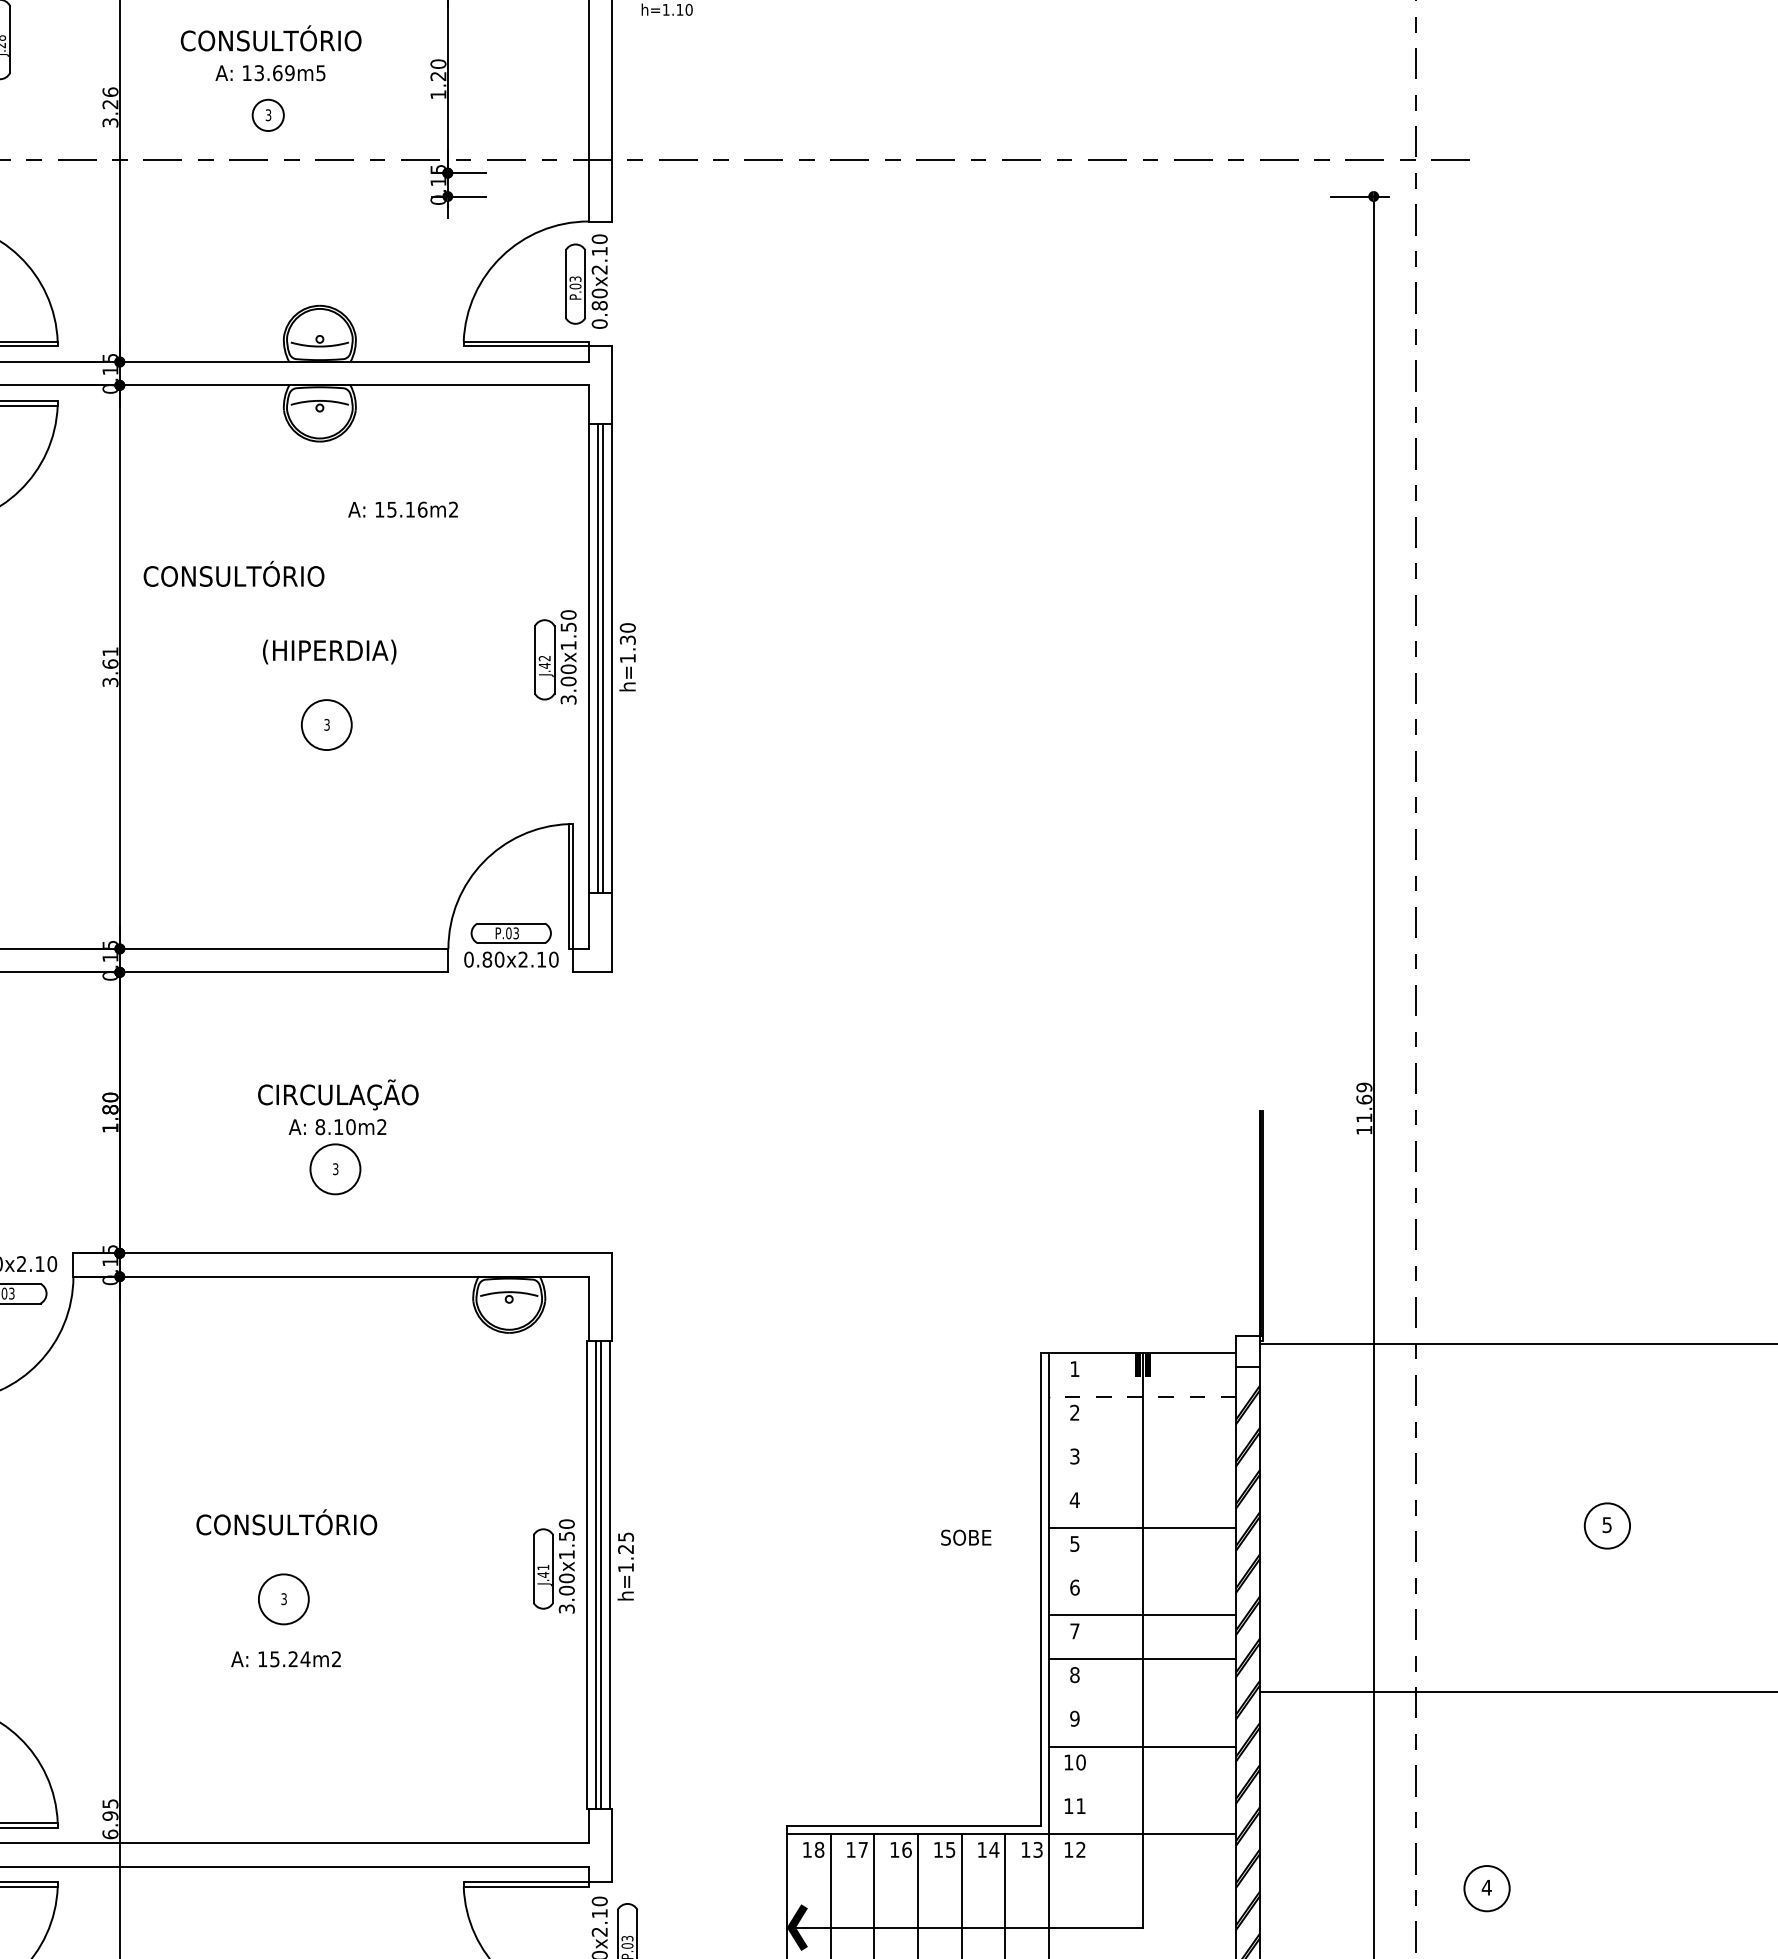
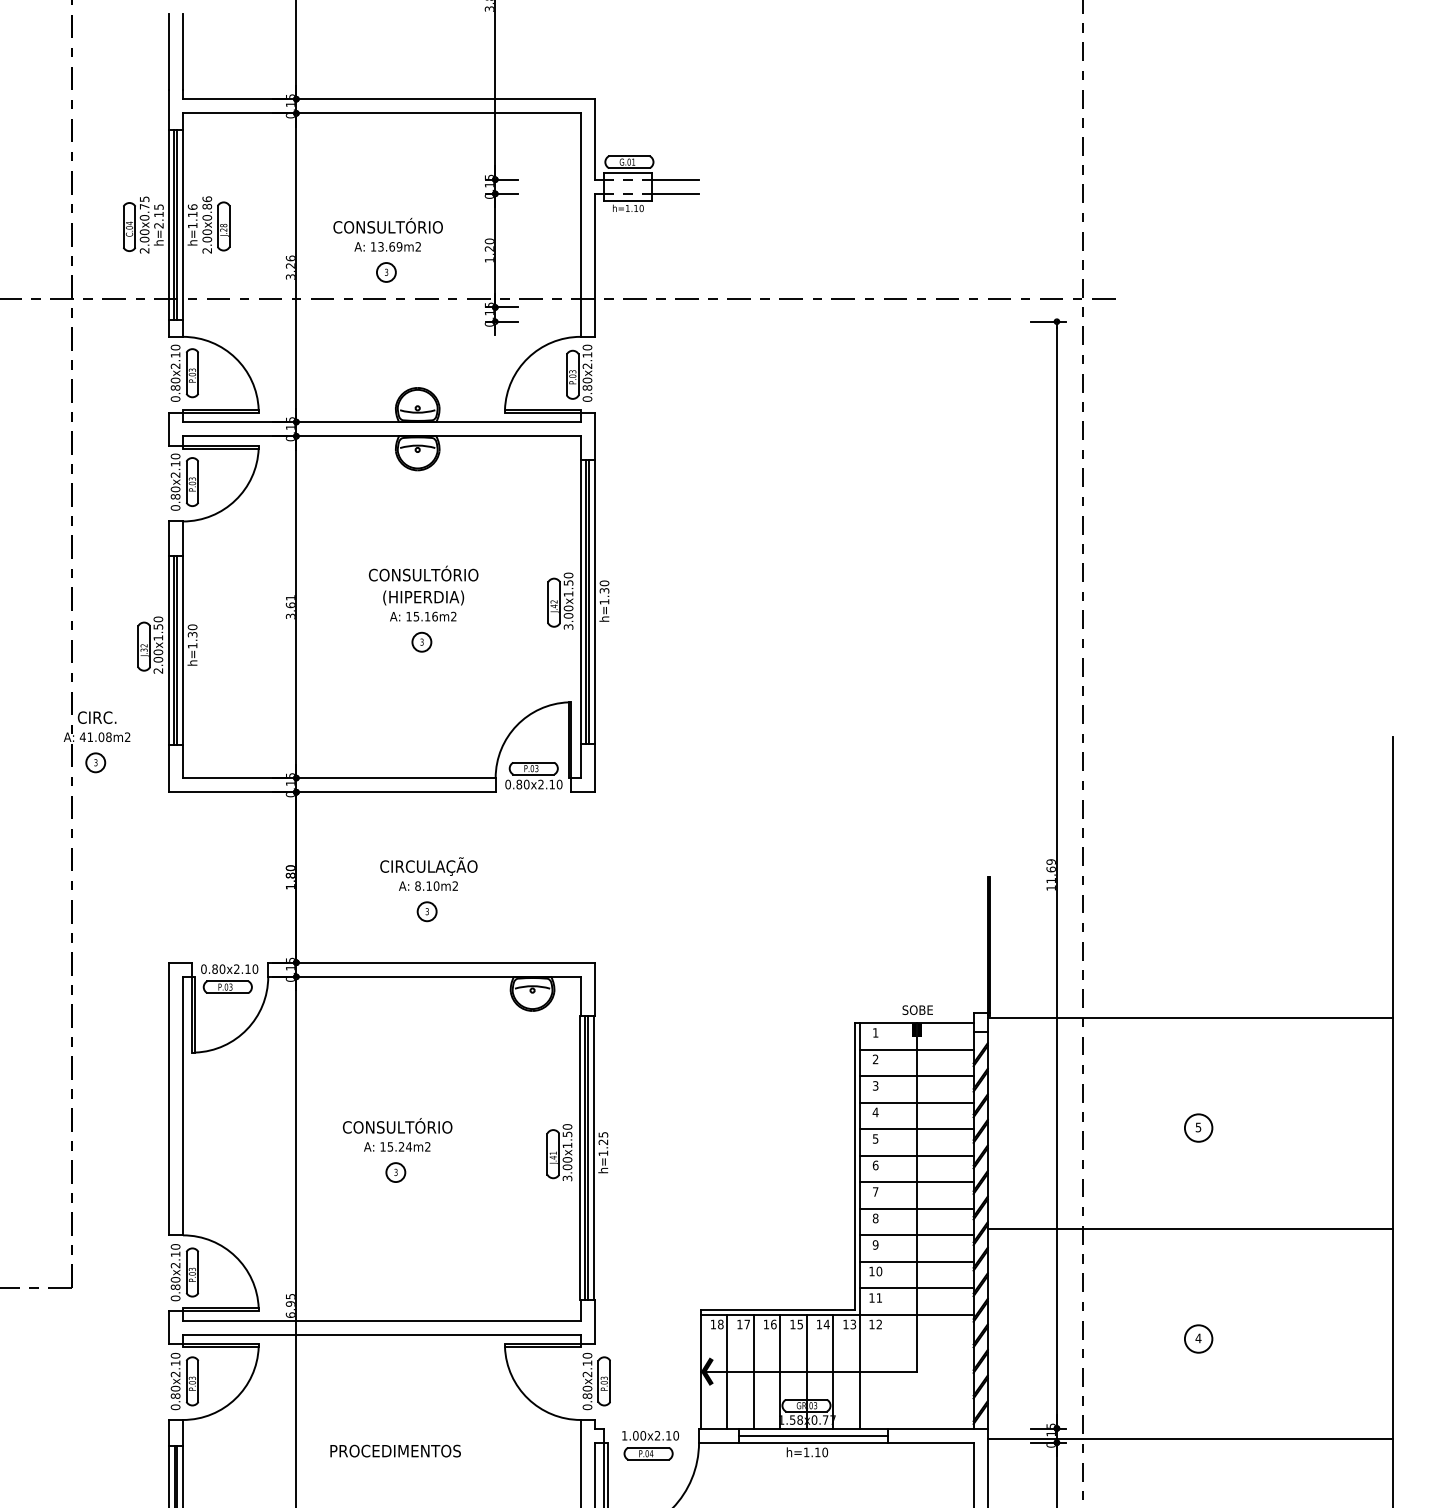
text: (319, 72) -> (417, 246), 13.69m5 -> 13.69m2
text: (403, 509) -> (423, 616), moved
text: (233, 573) -> (423, 573), moved
circle: (326, 723) -> (421, 641), size x0.62
circle: (334, 1168) -> (426, 911), size x0.62
line: (1142, 1396) -> (916, 1049), dashed -> solid
line: (1142, 1440) -> (916, 1076), added
line: (1142, 1483) -> (916, 1102), added
text: (965, 1536) -> (917, 1009), moved
line: (1142, 1571) -> (916, 1155), added
circle: (283, 1599) -> (395, 1172), size x0.62
text: (286, 1658) -> (397, 1146), moved
line: (1142, 1703) -> (916, 1235), added
line: (1142, 1790) -> (916, 1288), added
part: (1486, 1887) -> (1198, 1338), moved

